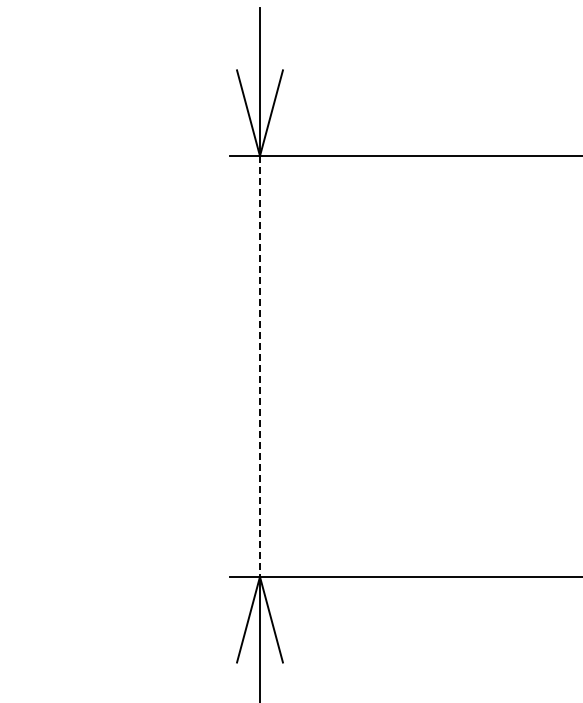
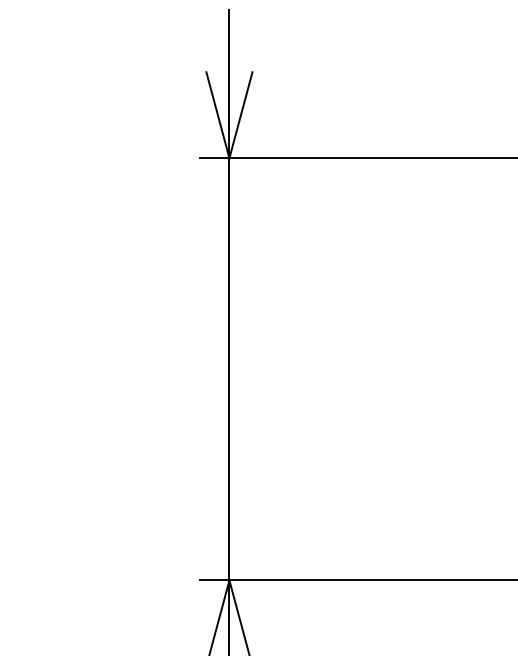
line: (260, 366) -> (229, 369), dashed -> solid

